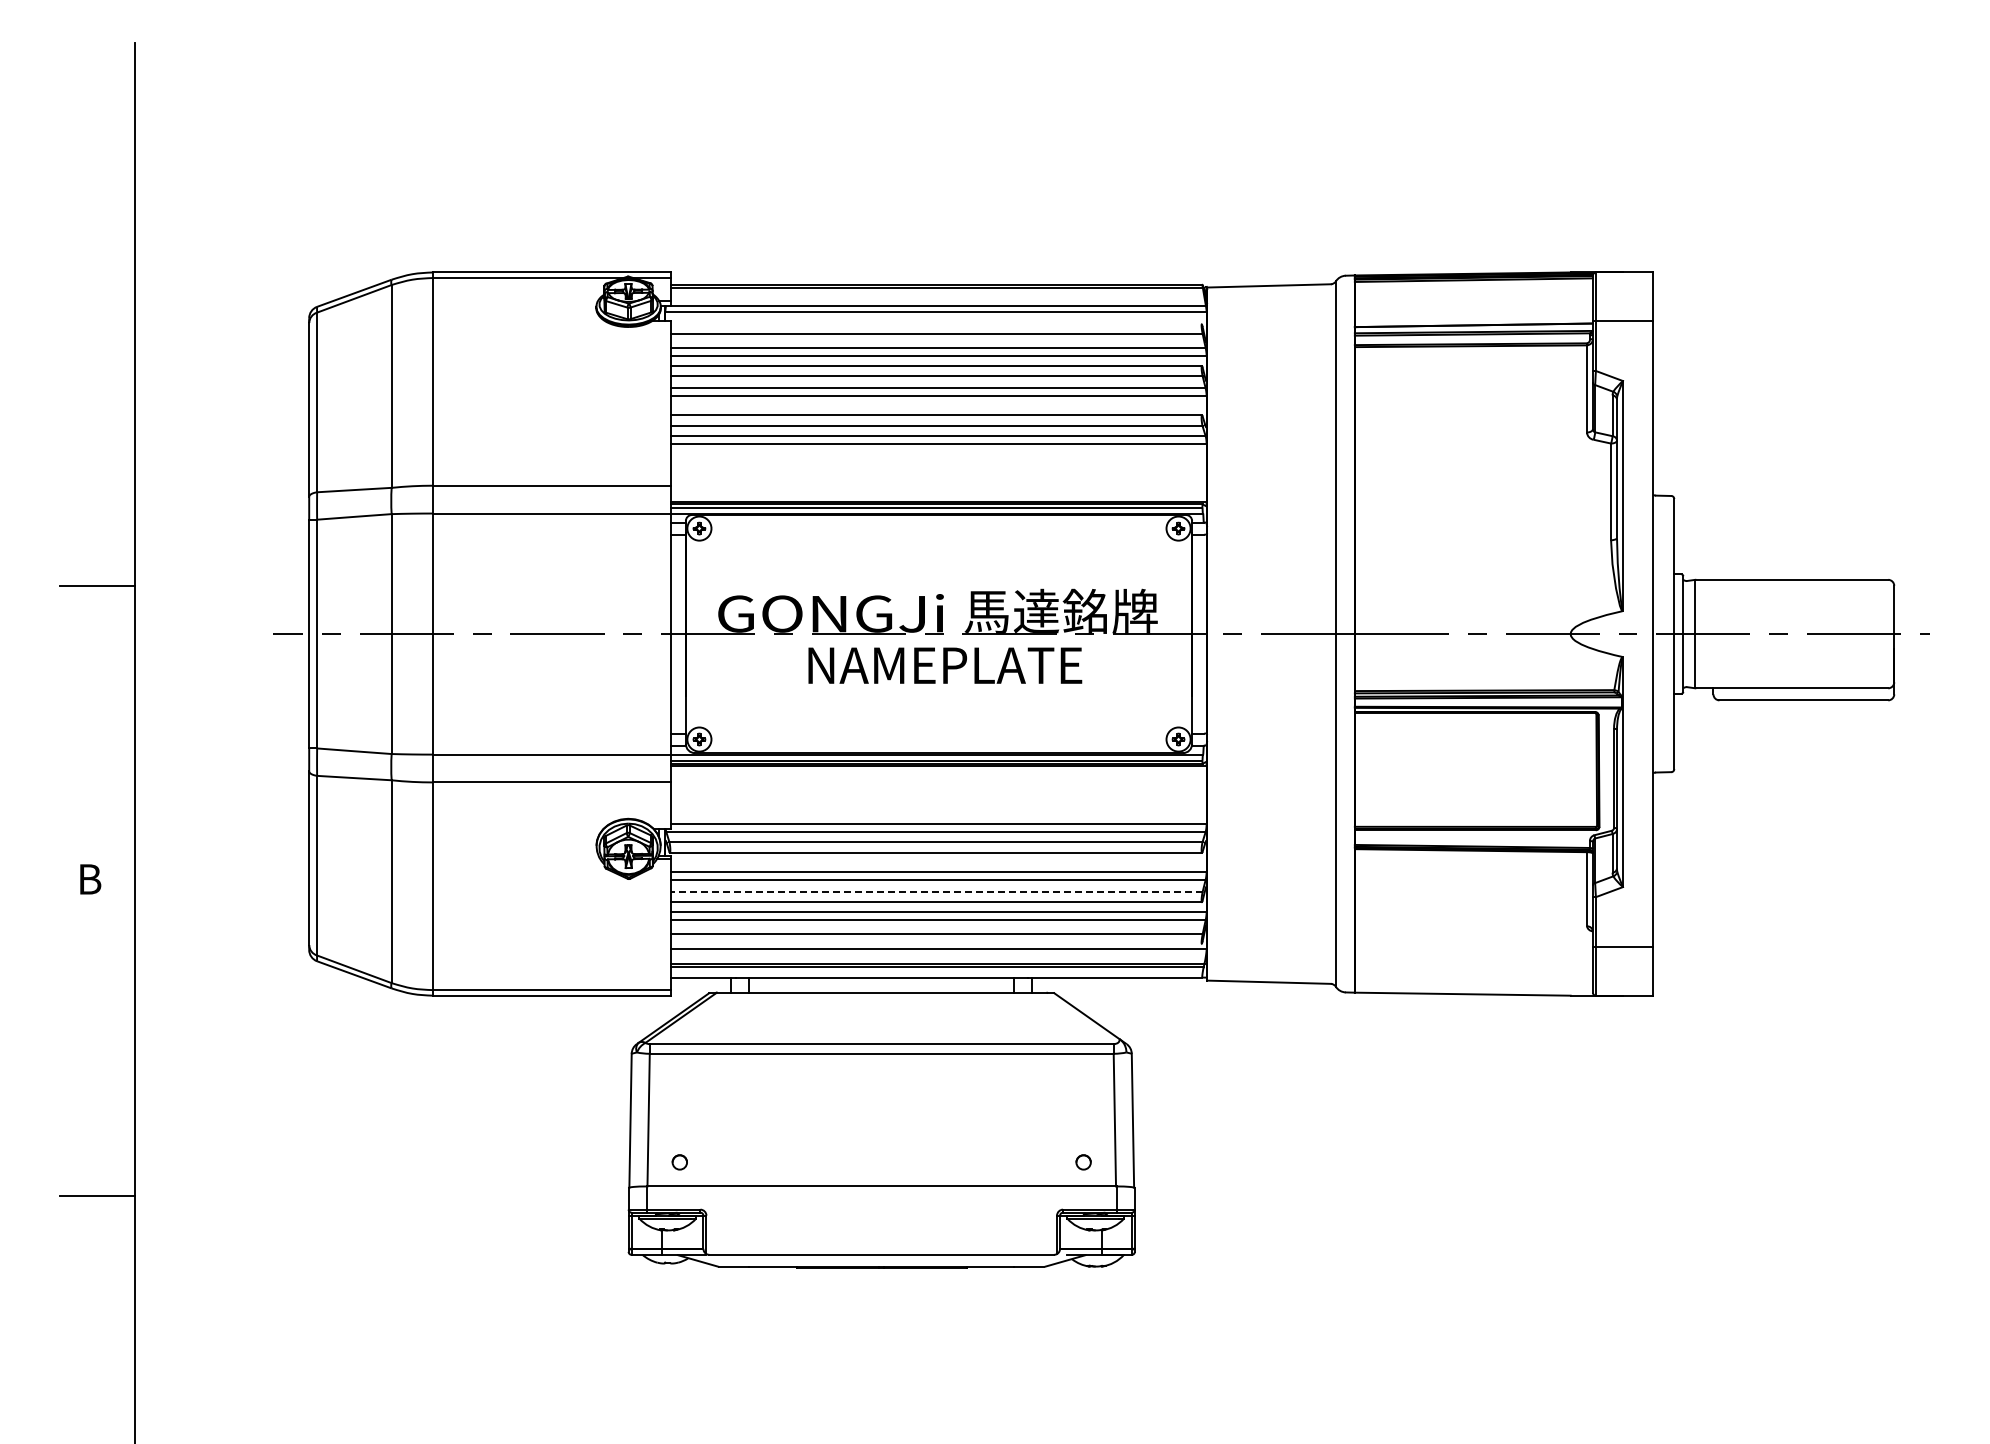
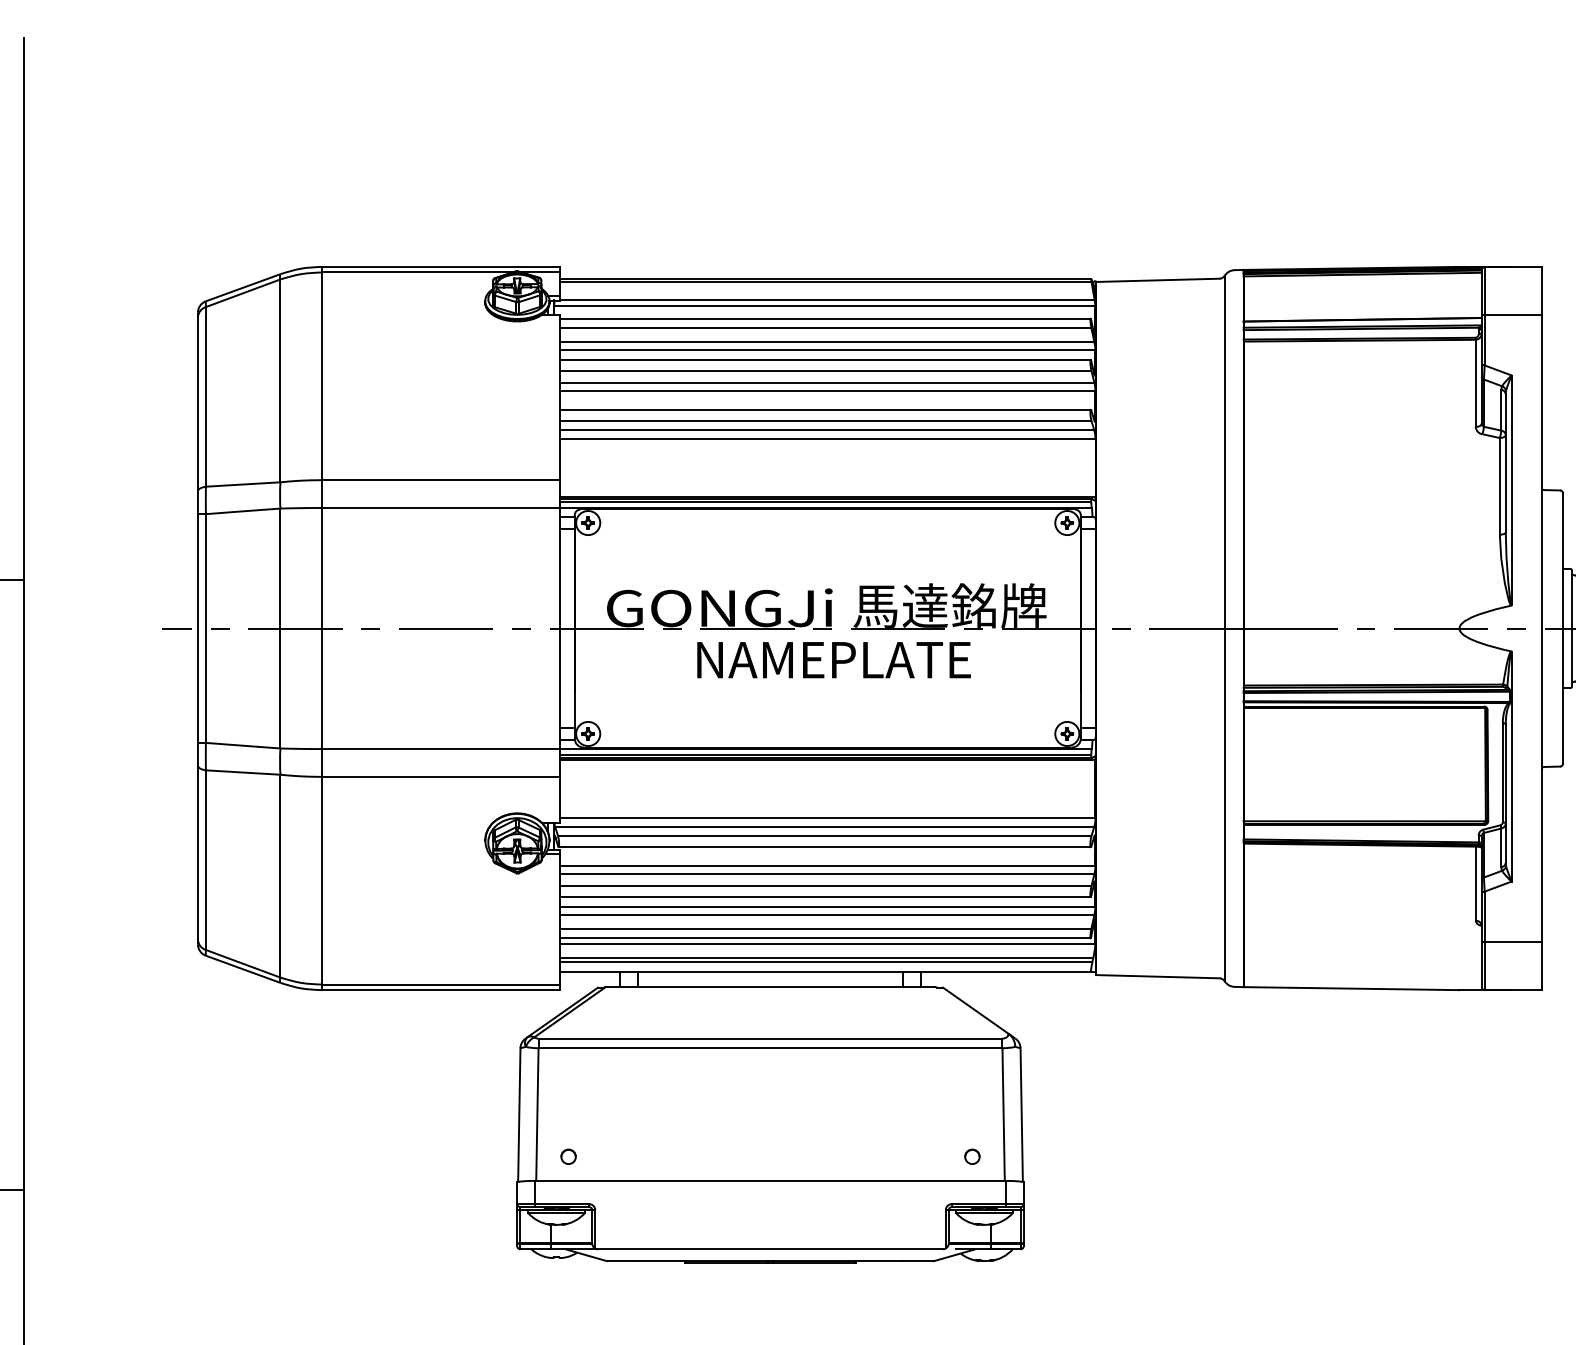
line: (935, 324) -> (824, 318), added
line: (936, 891) -> (825, 885), dashed -> solid
line: (935, 943) -> (824, 937), added

